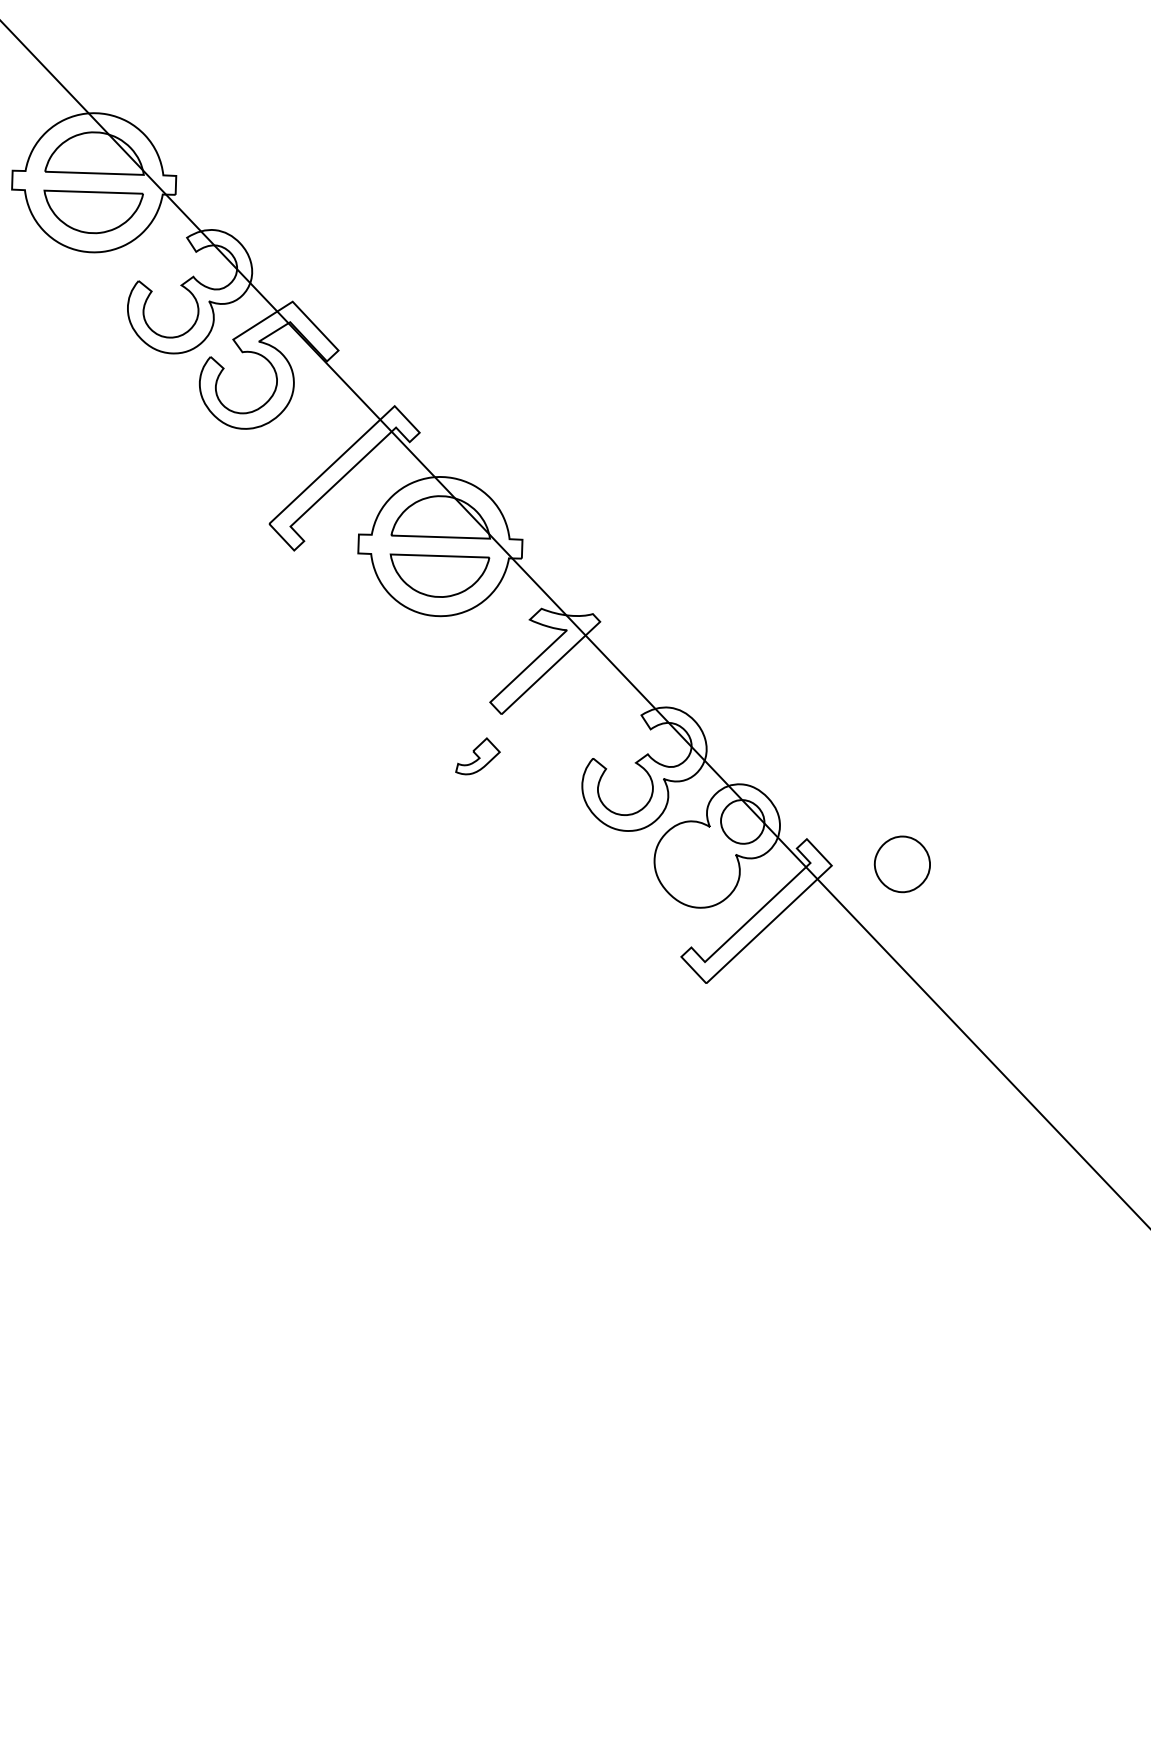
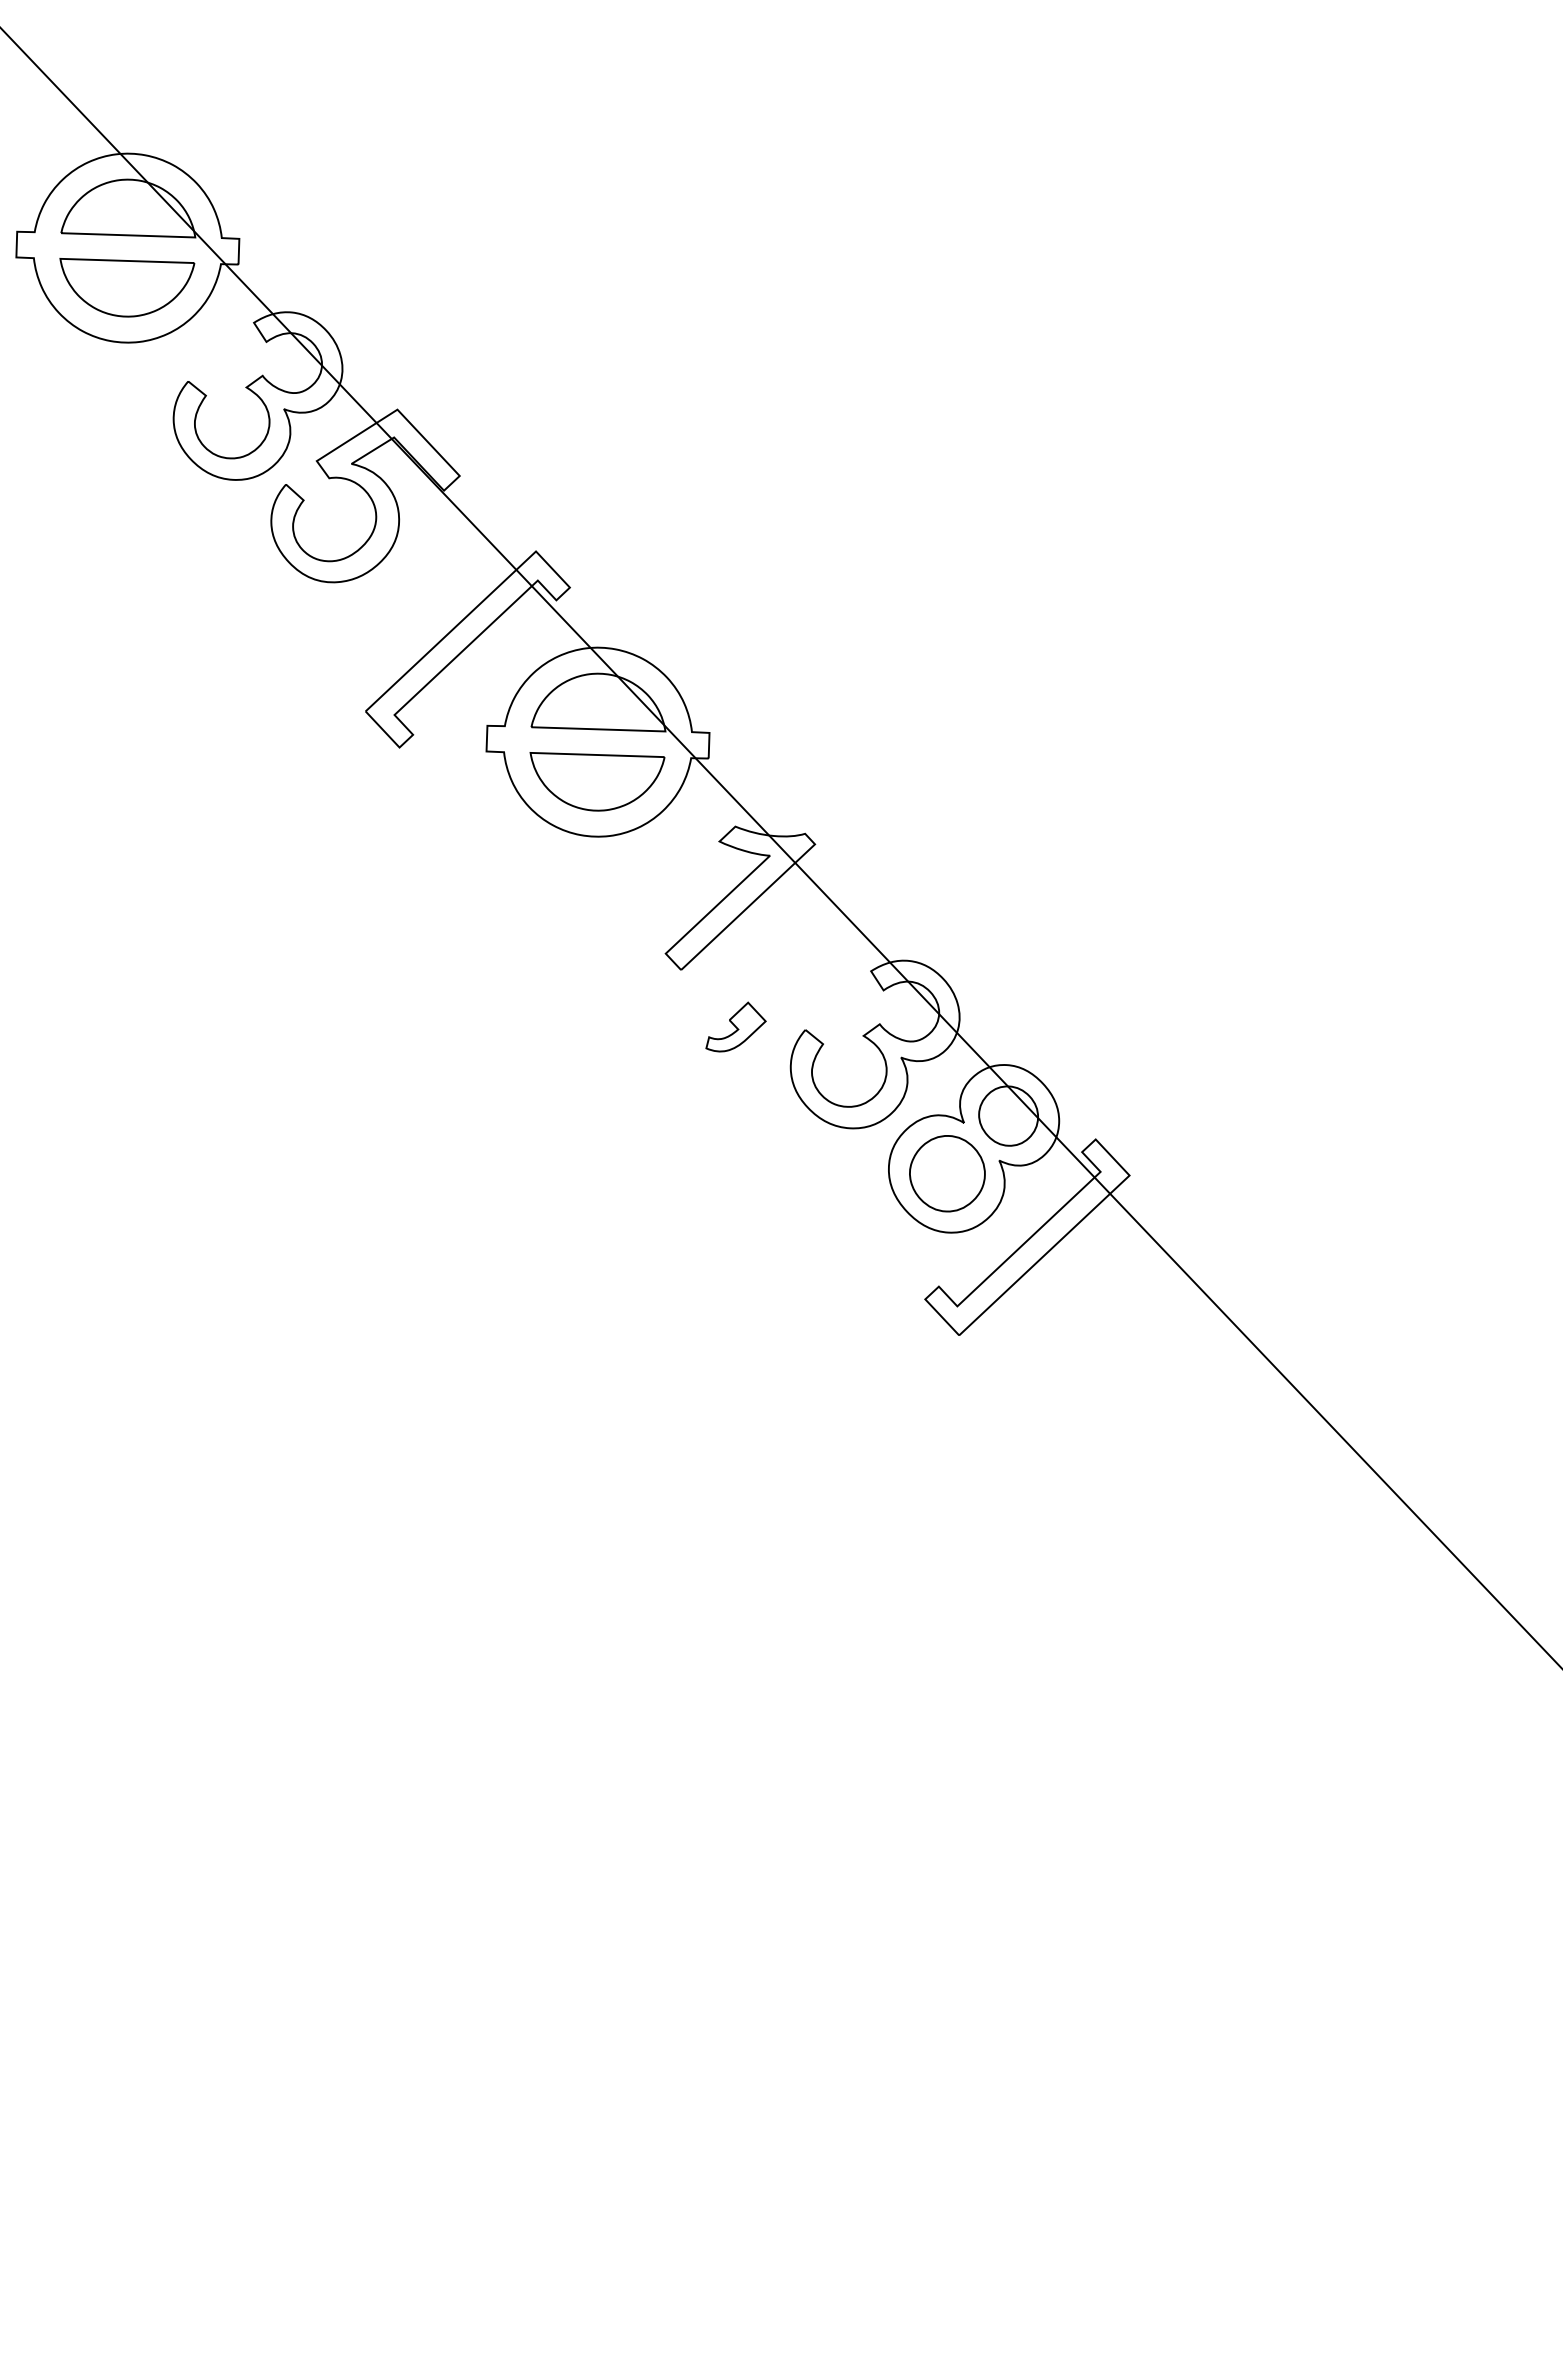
part: (477, 755) -> (735, 1026), moved
part: (902, 864) -> (947, 1173), moved

